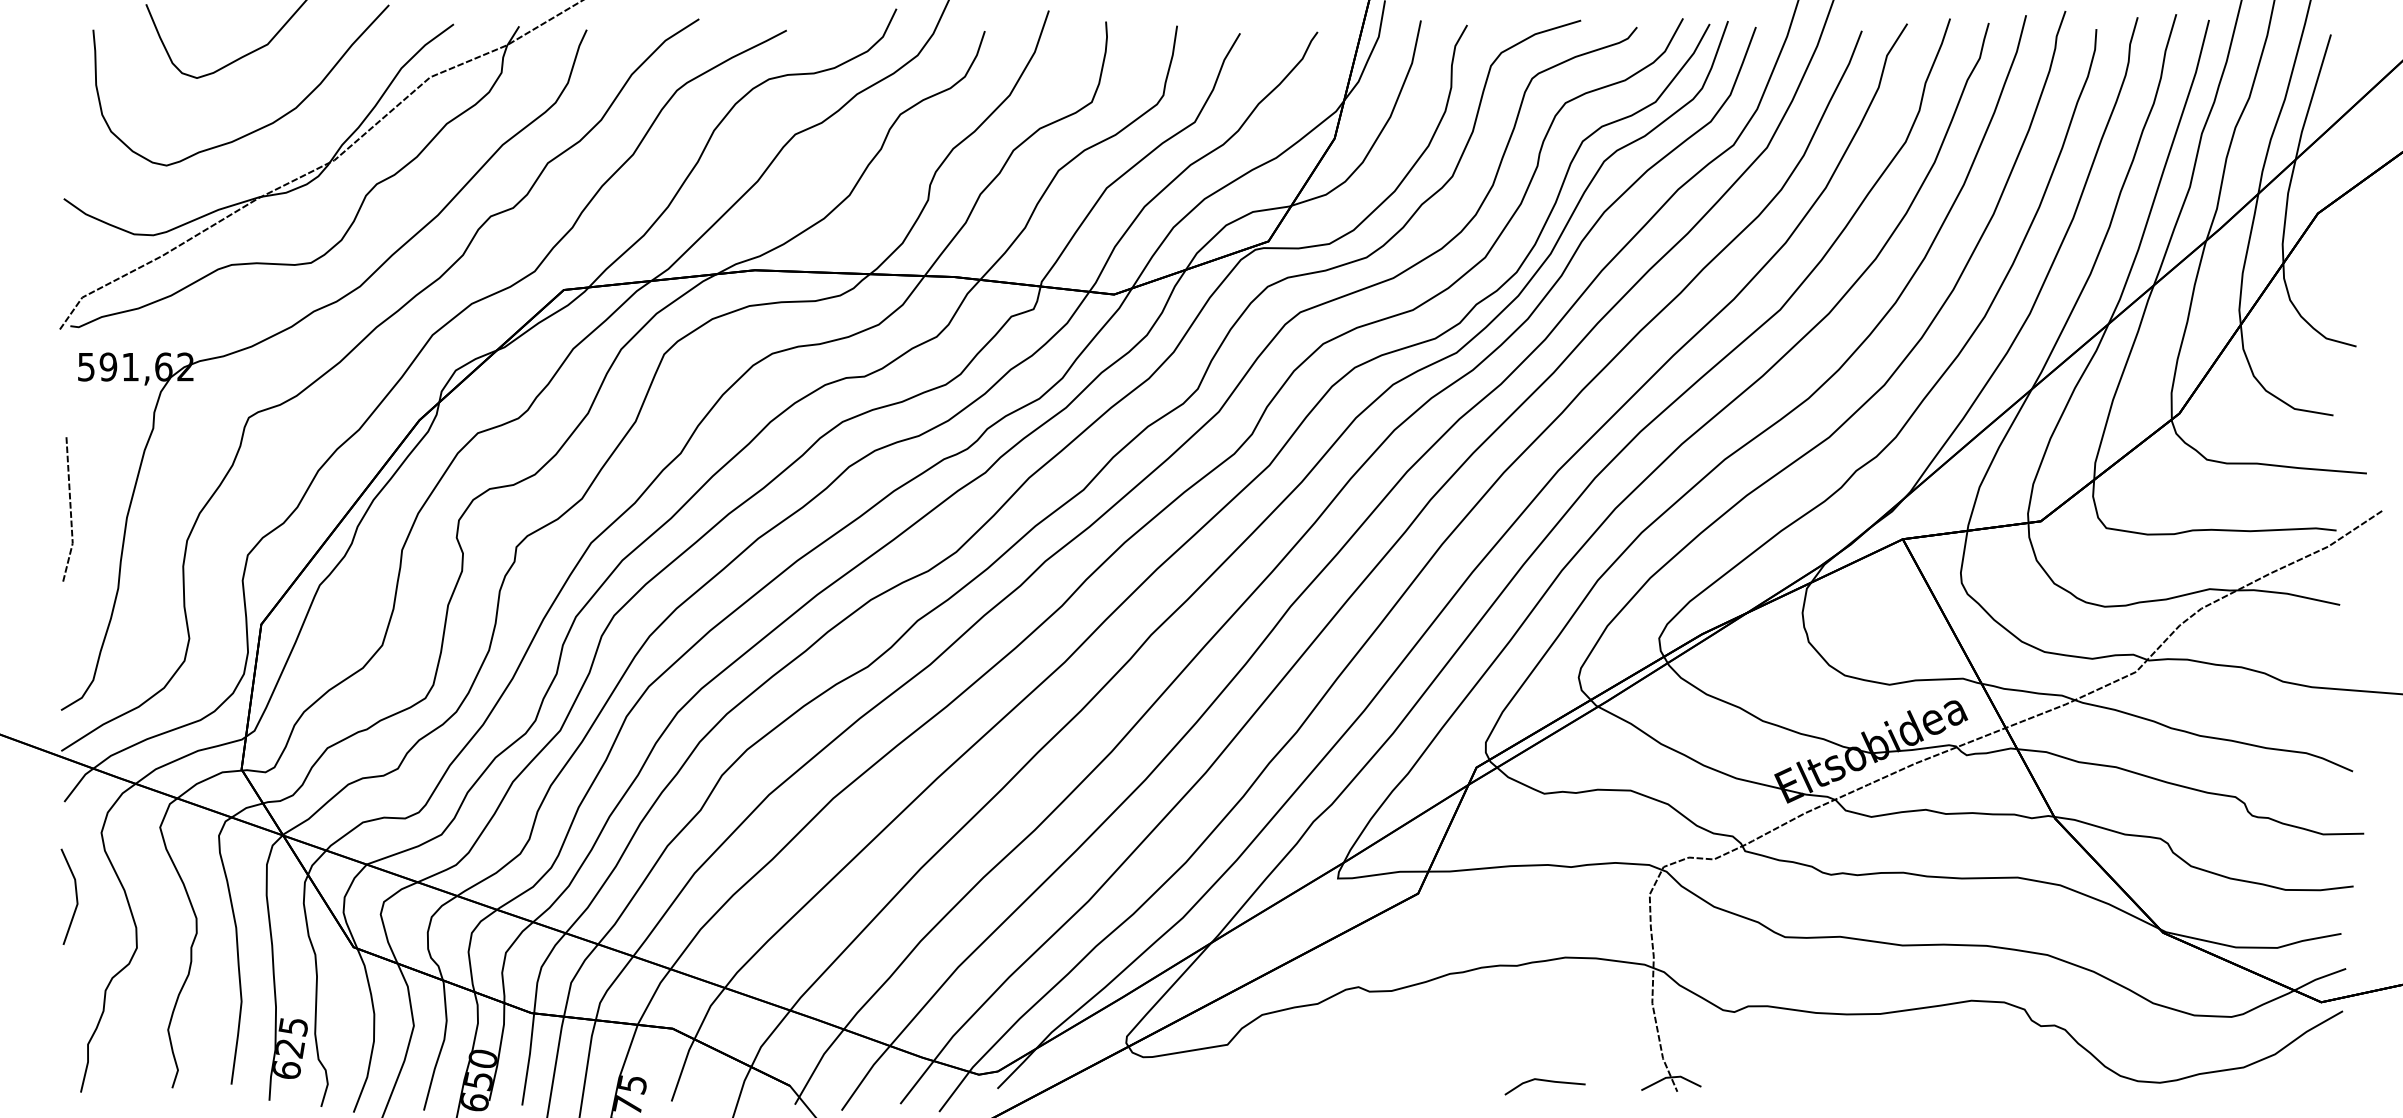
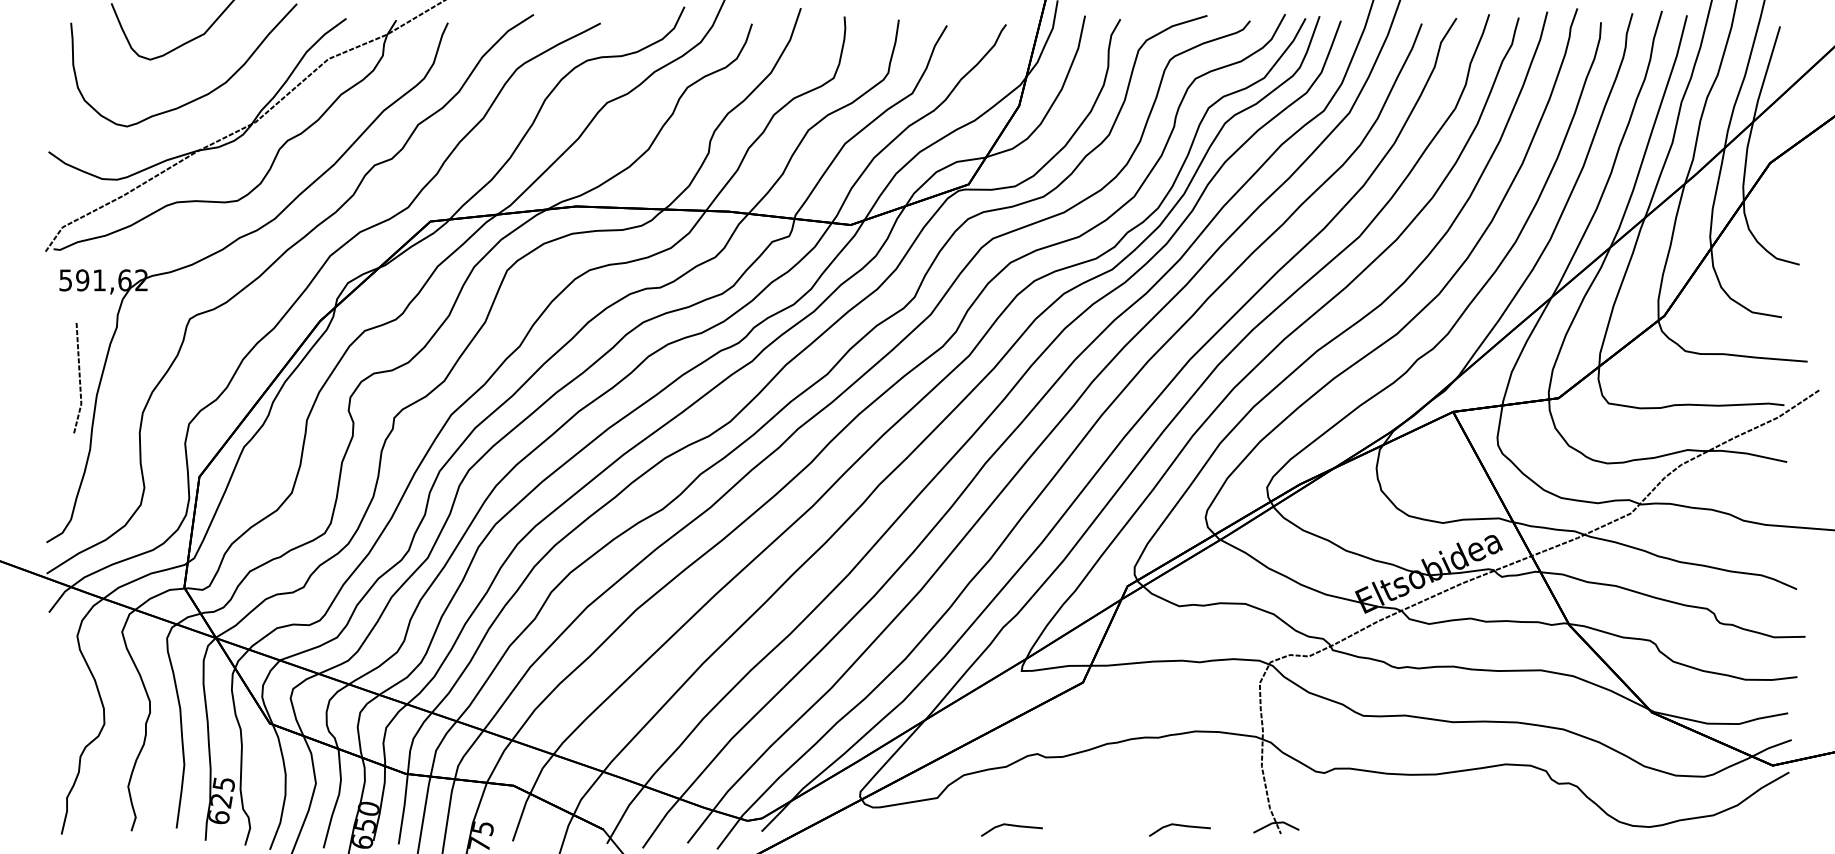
line: (68, 507) -> (78, 376), moved
line: (75, 896) -> (57, 684), removed
line: (1324, 1082) -> (1011, 826), added

